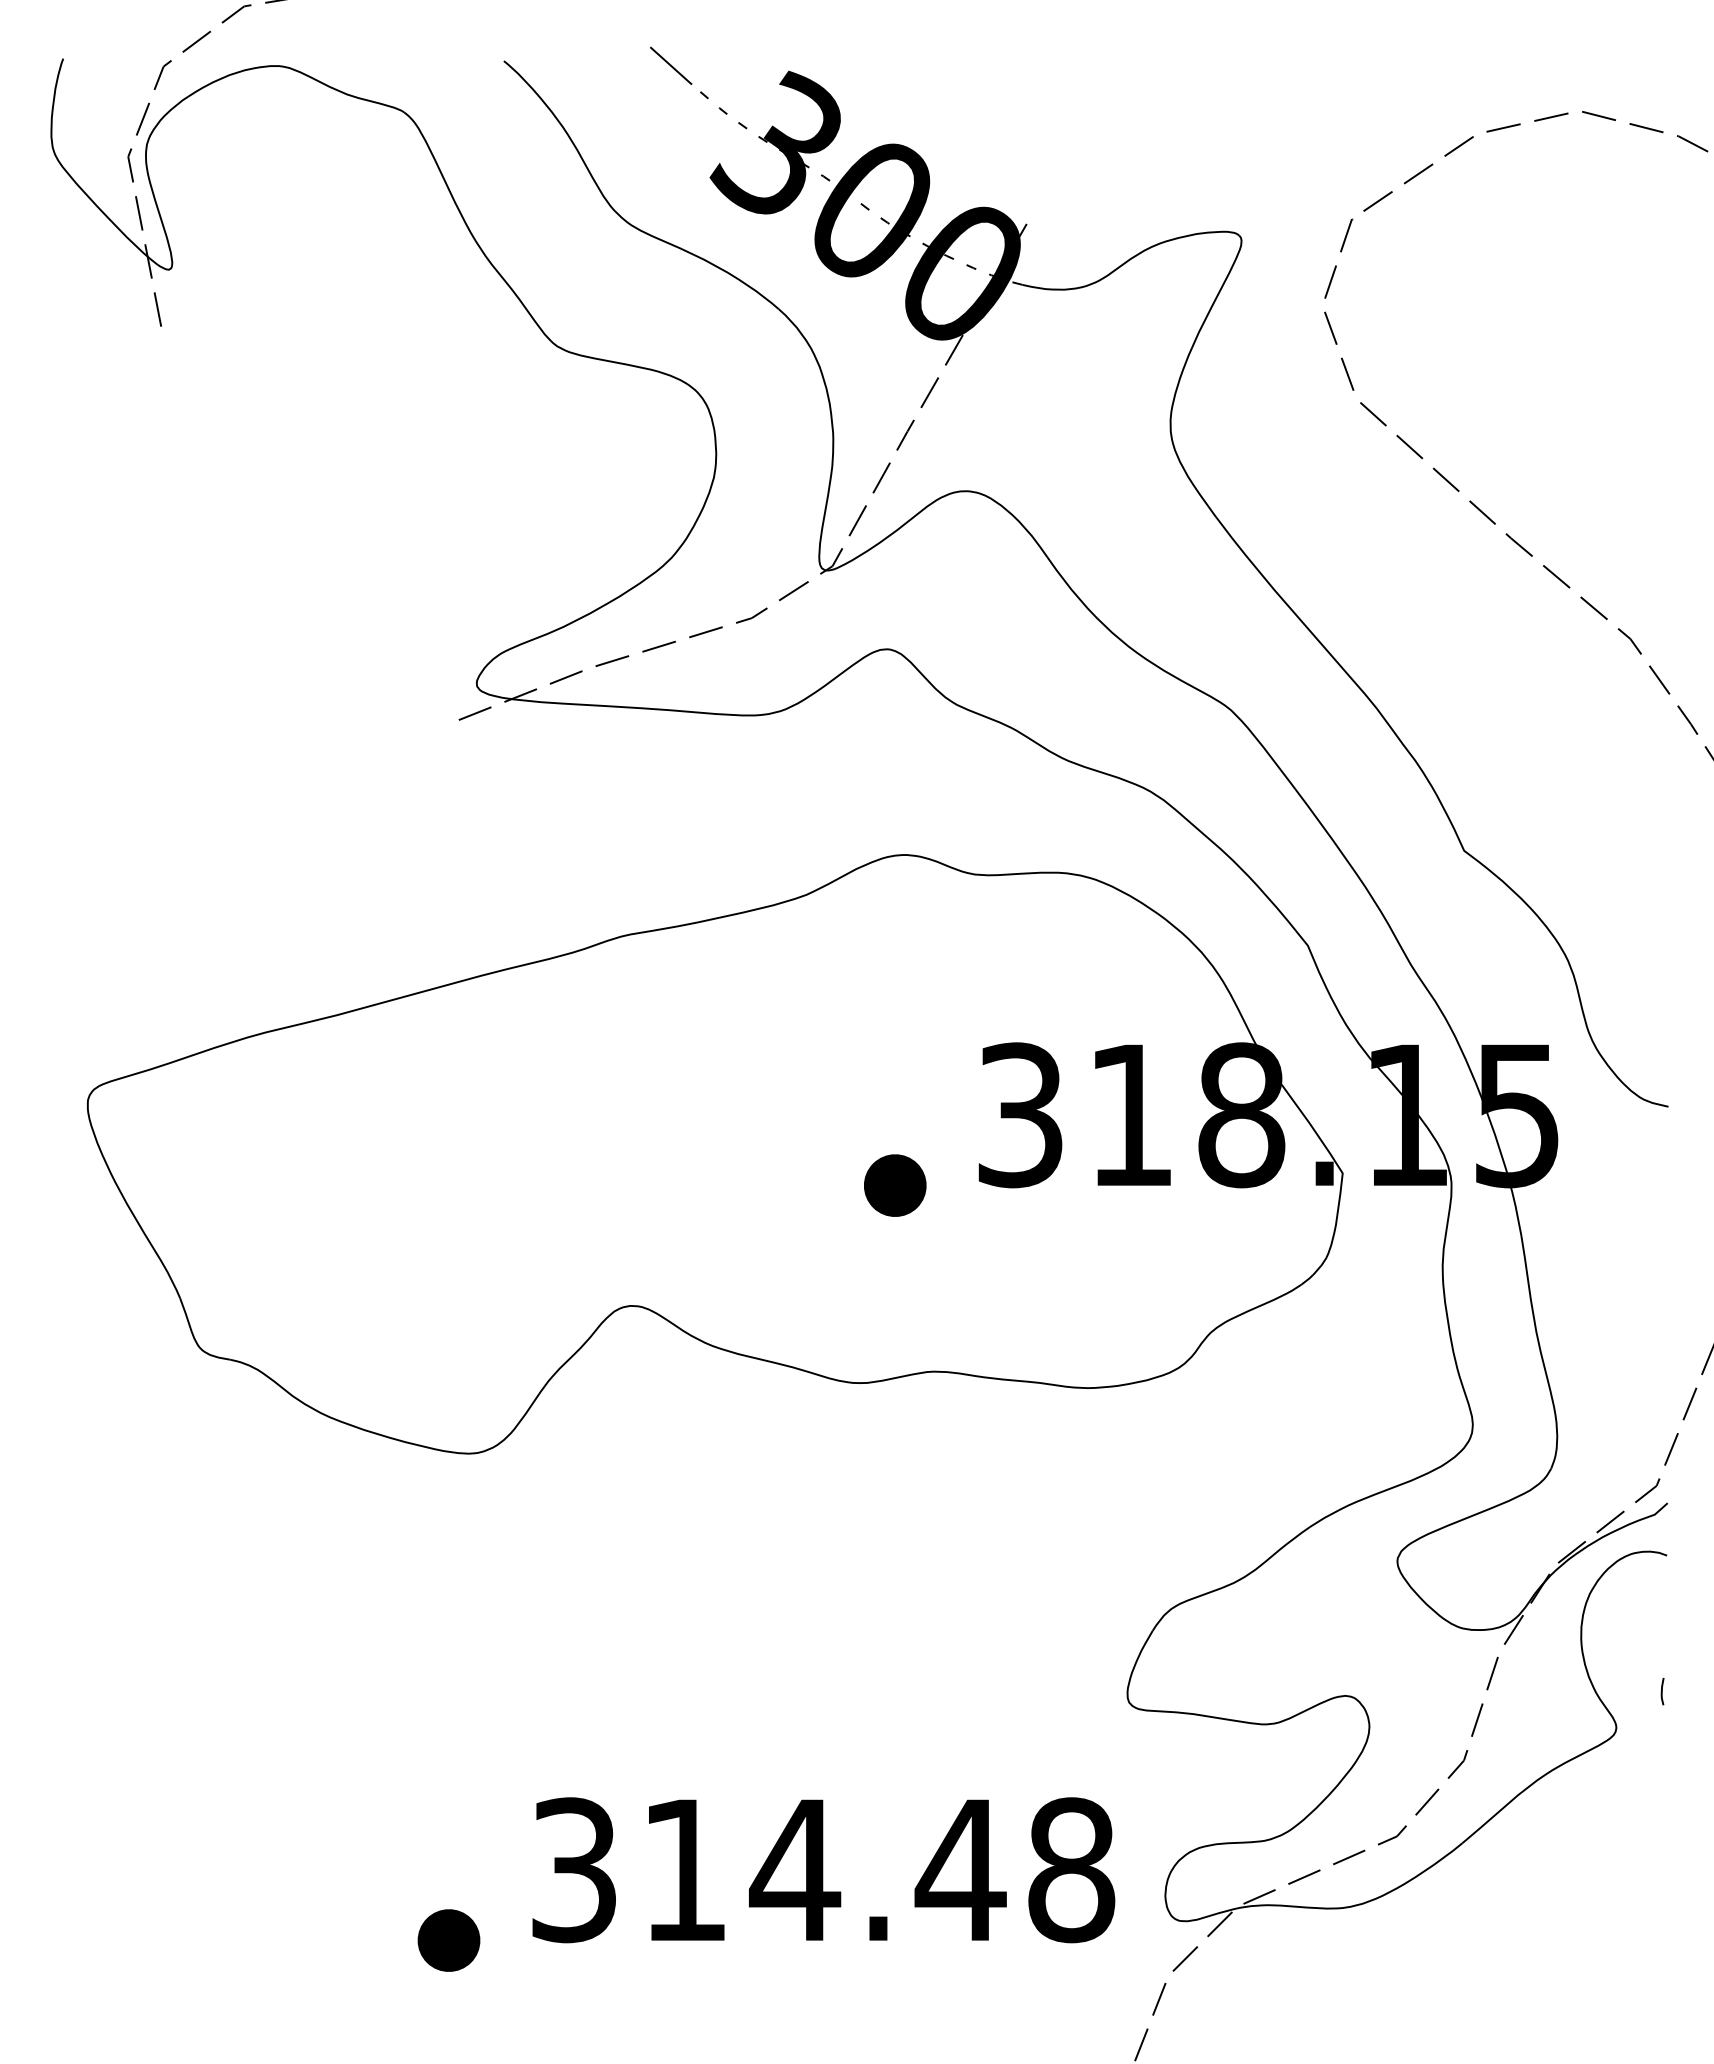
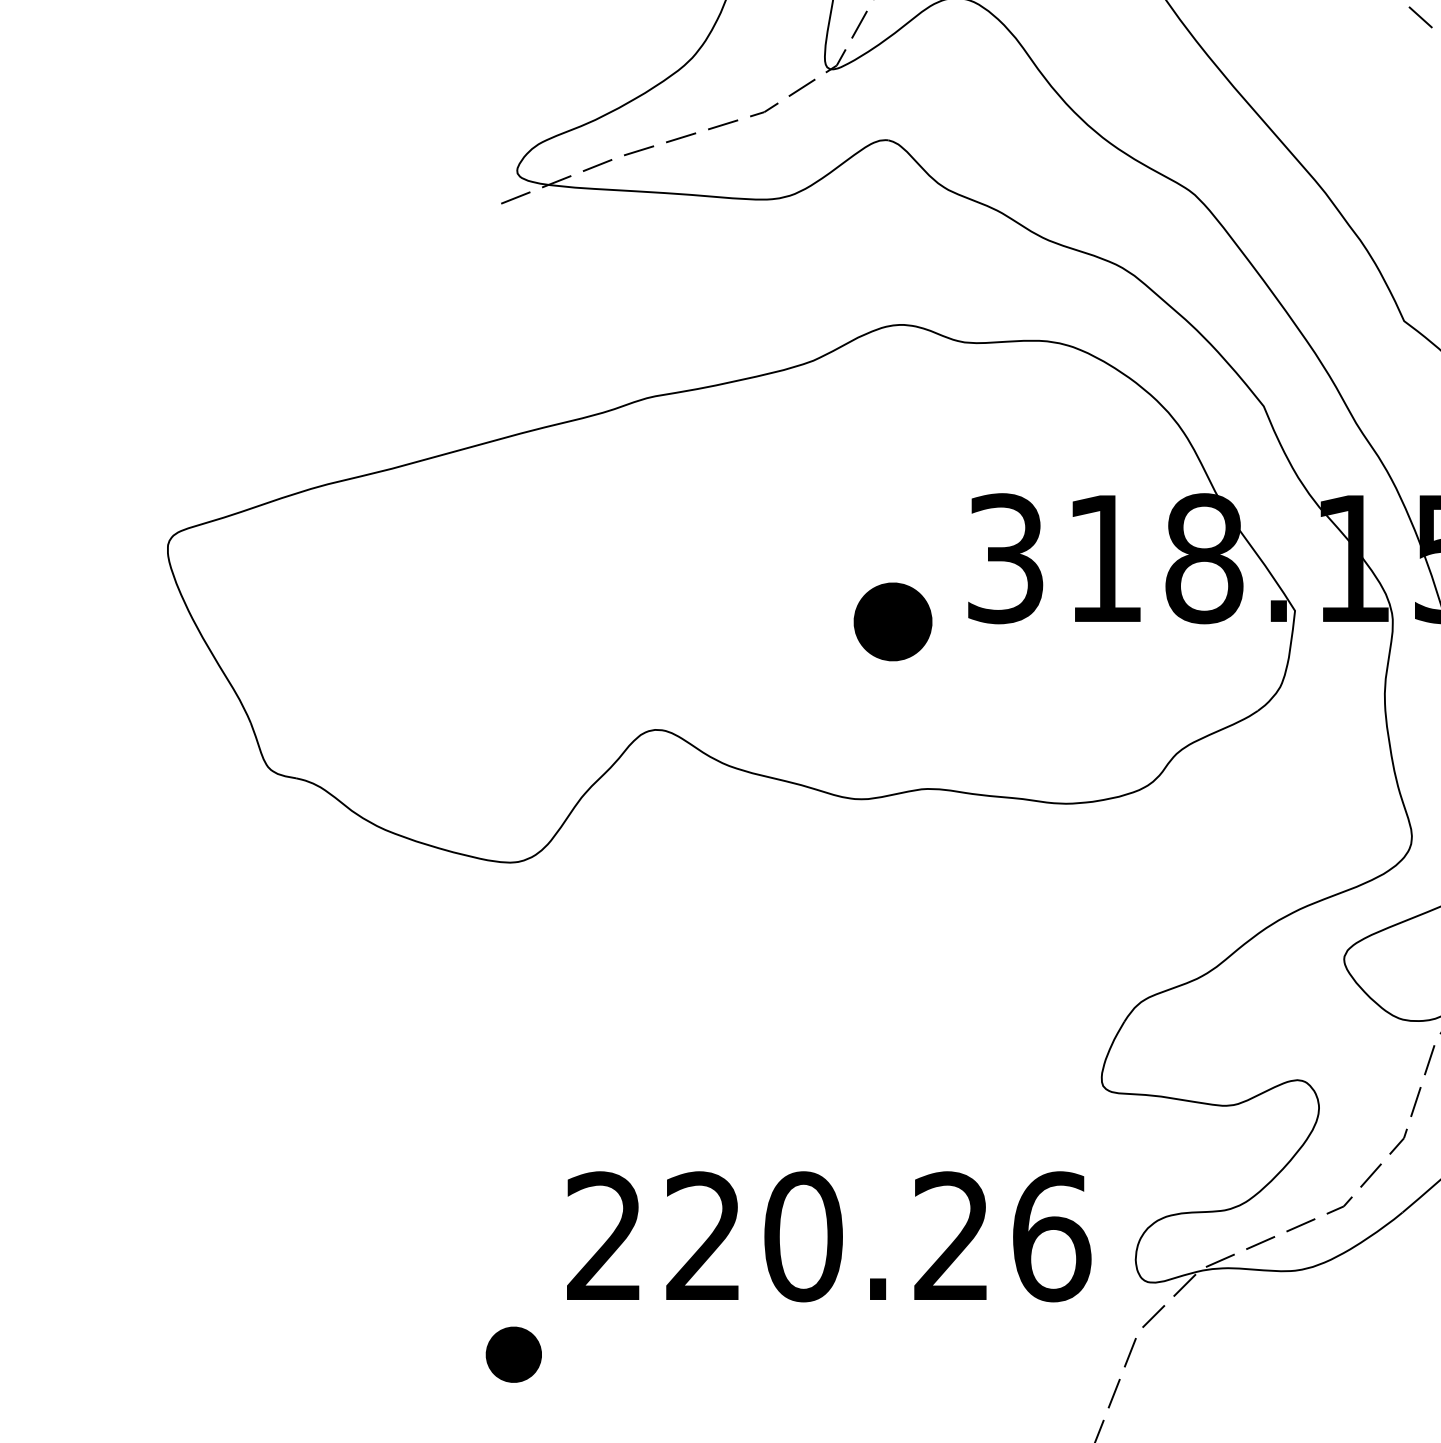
part: (895, 1185) -> (893, 621), size x1.4
text: (824, 1870) -> (829, 1237), 314.48 -> 220.26
part: (448, 1940) -> (513, 1354), moved

